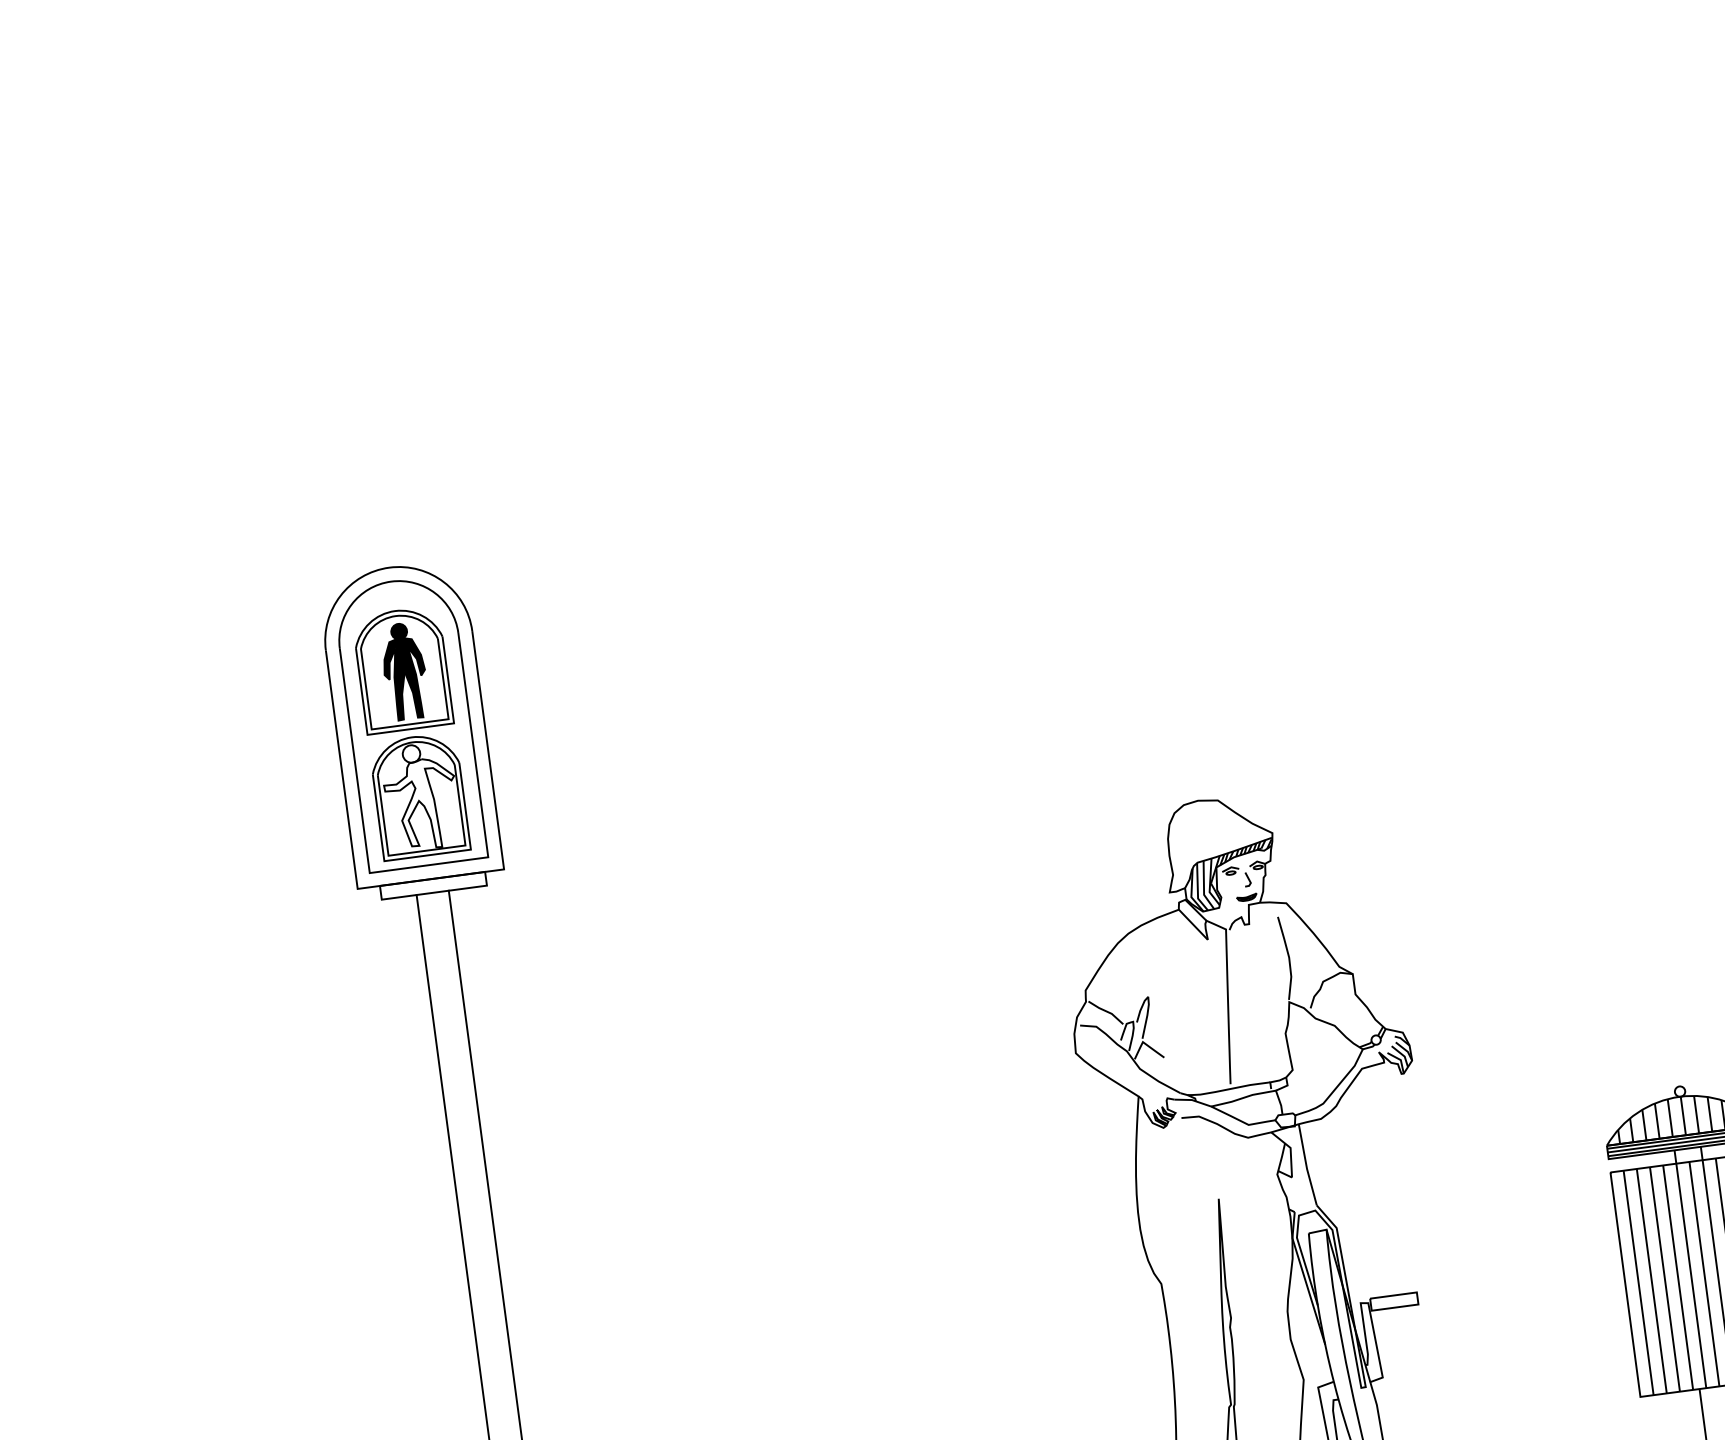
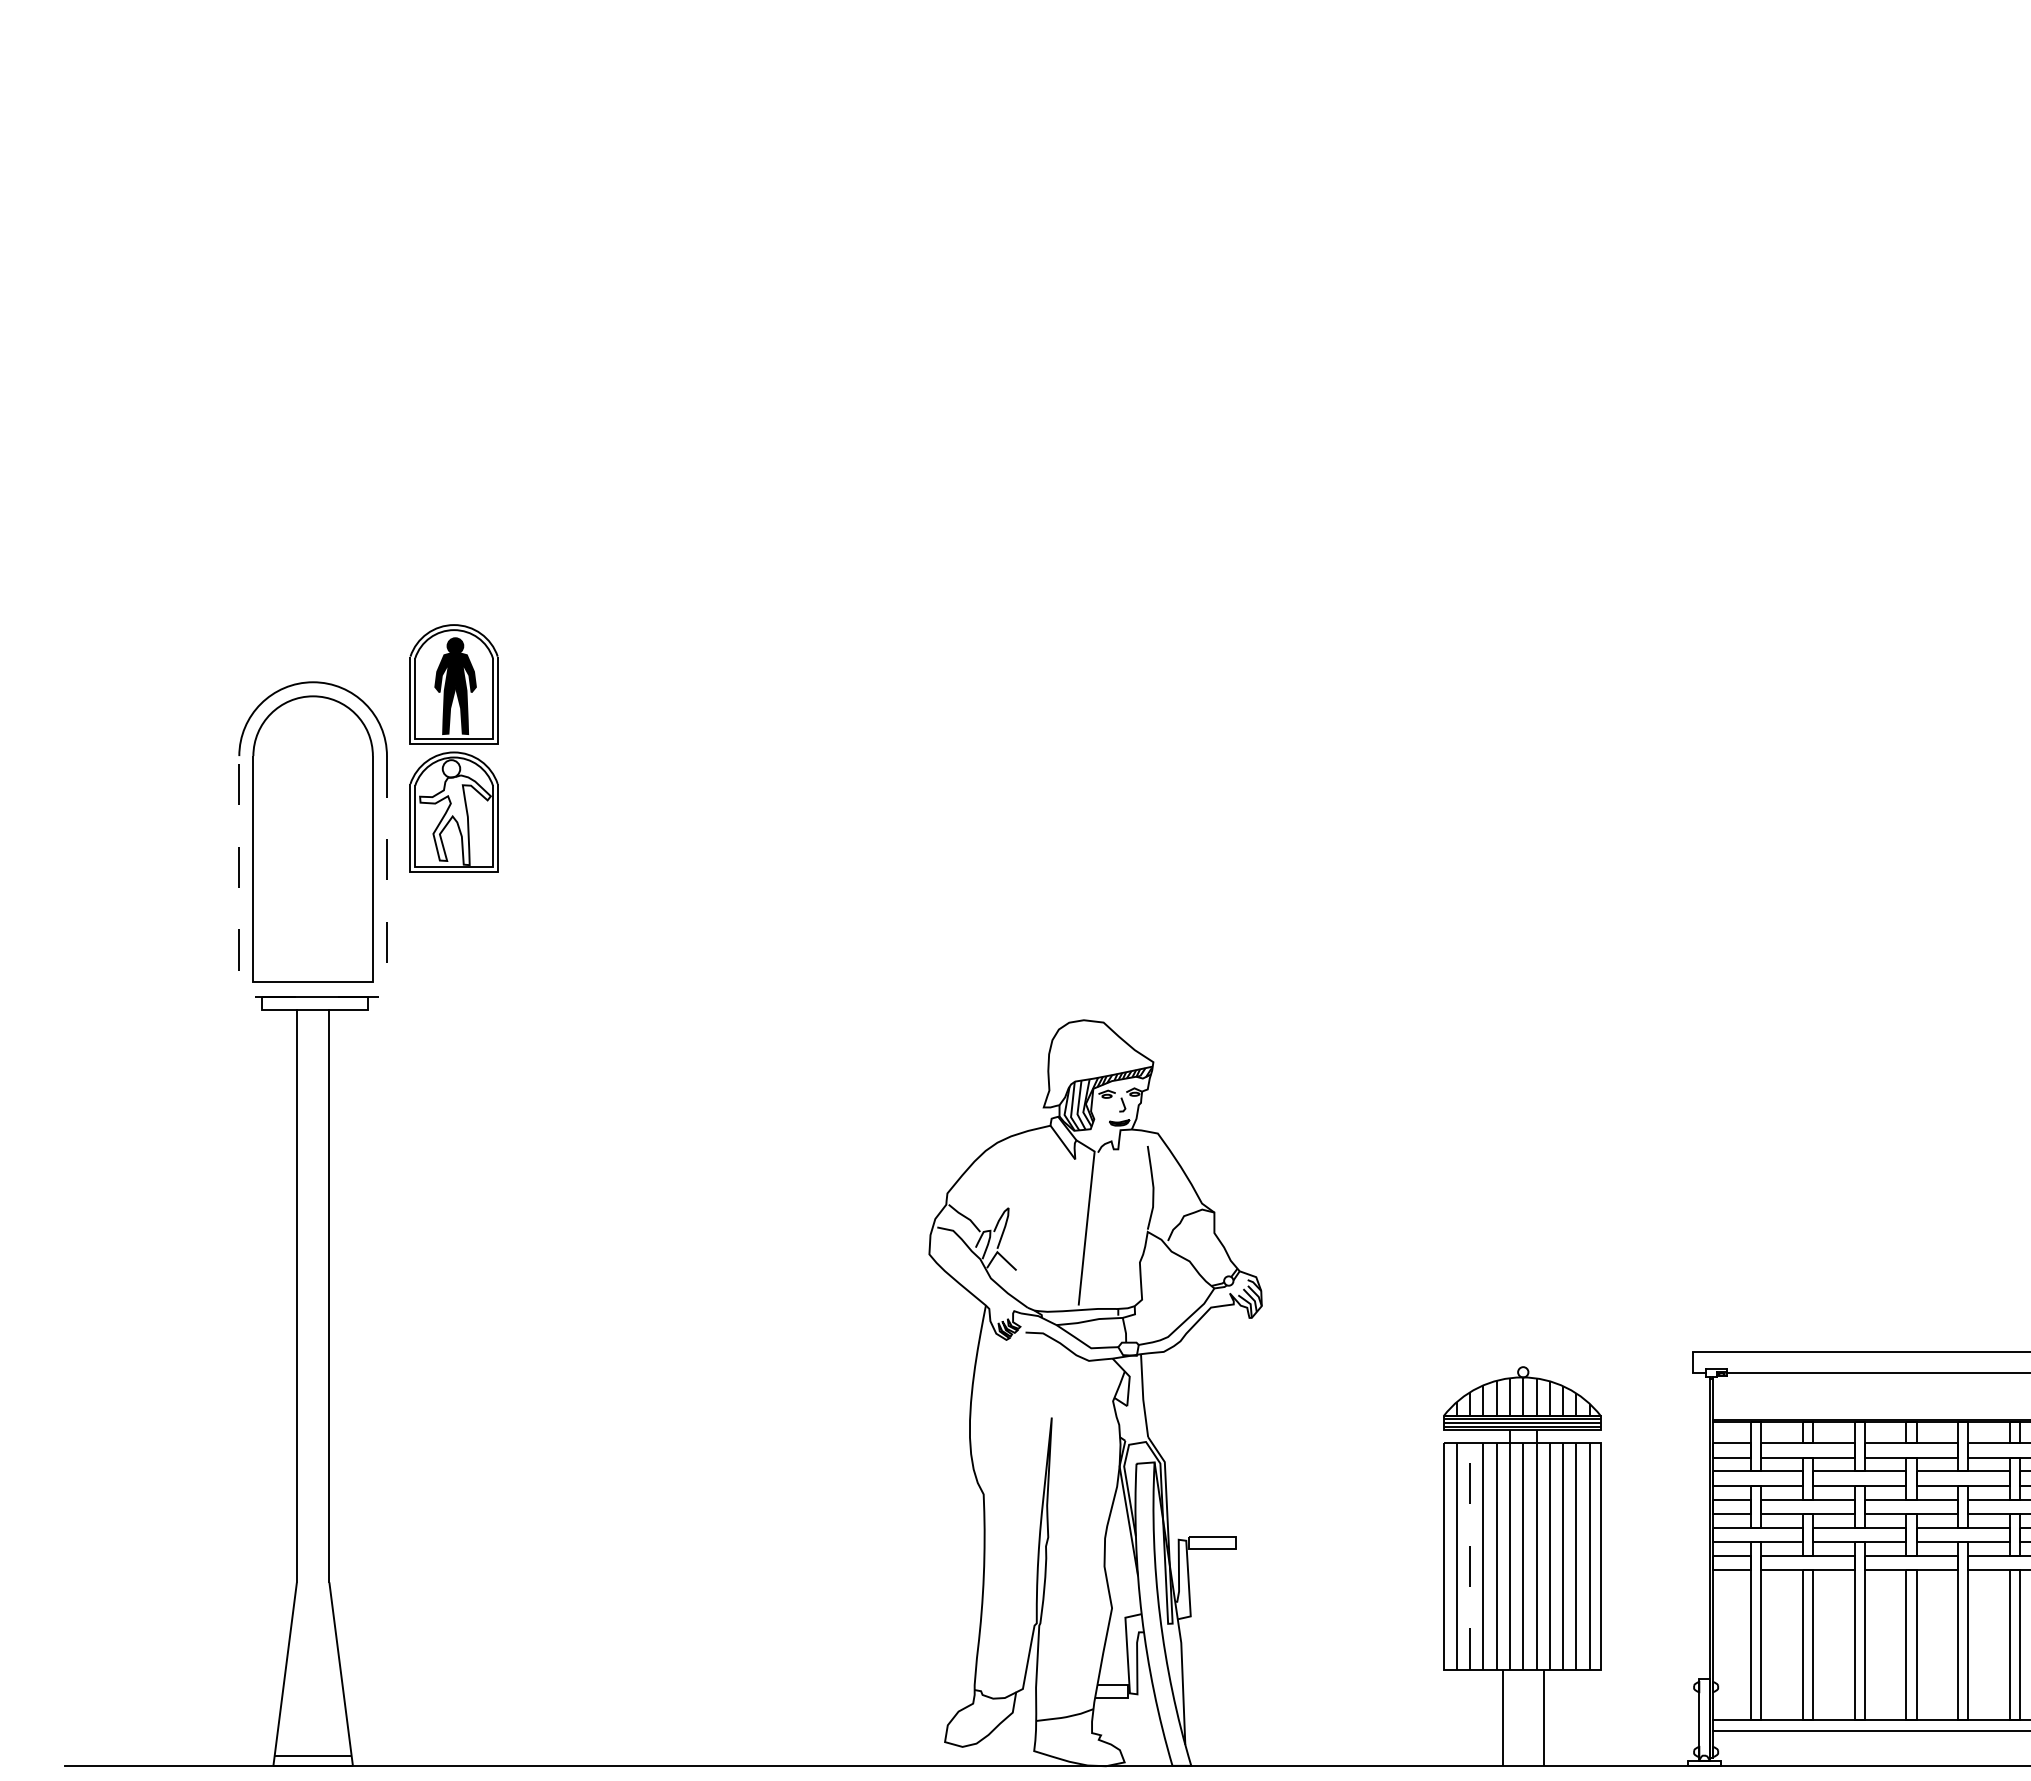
part: (410, 733) -> (453, 748), moved
line: (431, 879) -> (313, 996), solid -> dashed
line: (1652, 1280) -> (1470, 1555), solid -> dashed

